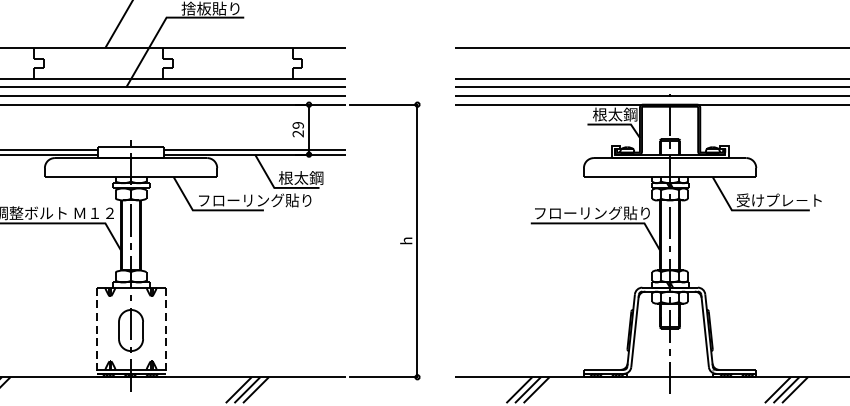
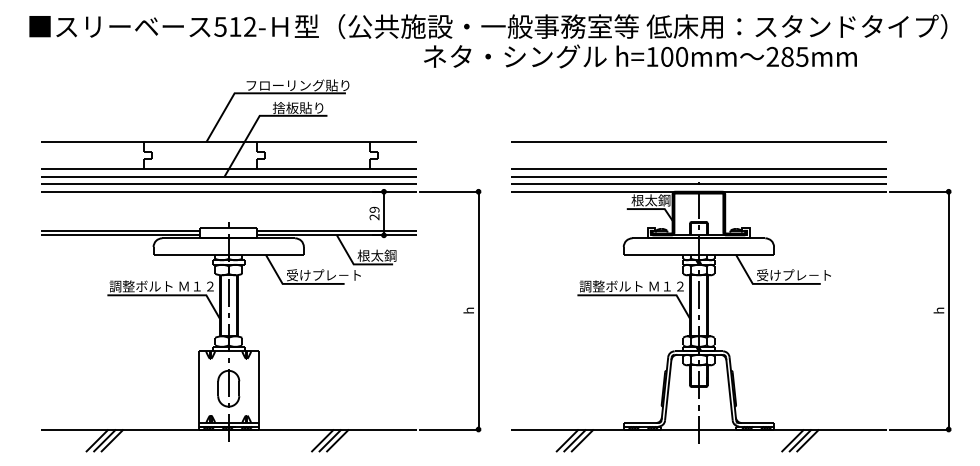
text: (254, 200) -> (336, 275), フローリング貼り -> 受けプレ－ト
text: (592, 213) -> (631, 286), フローリング貼り -> 調整ボルト Ｍ１２
line: (96, 332) -> (198, 390), dashed -> solid
line: (165, 332) -> (258, 390), dashed -> solid

